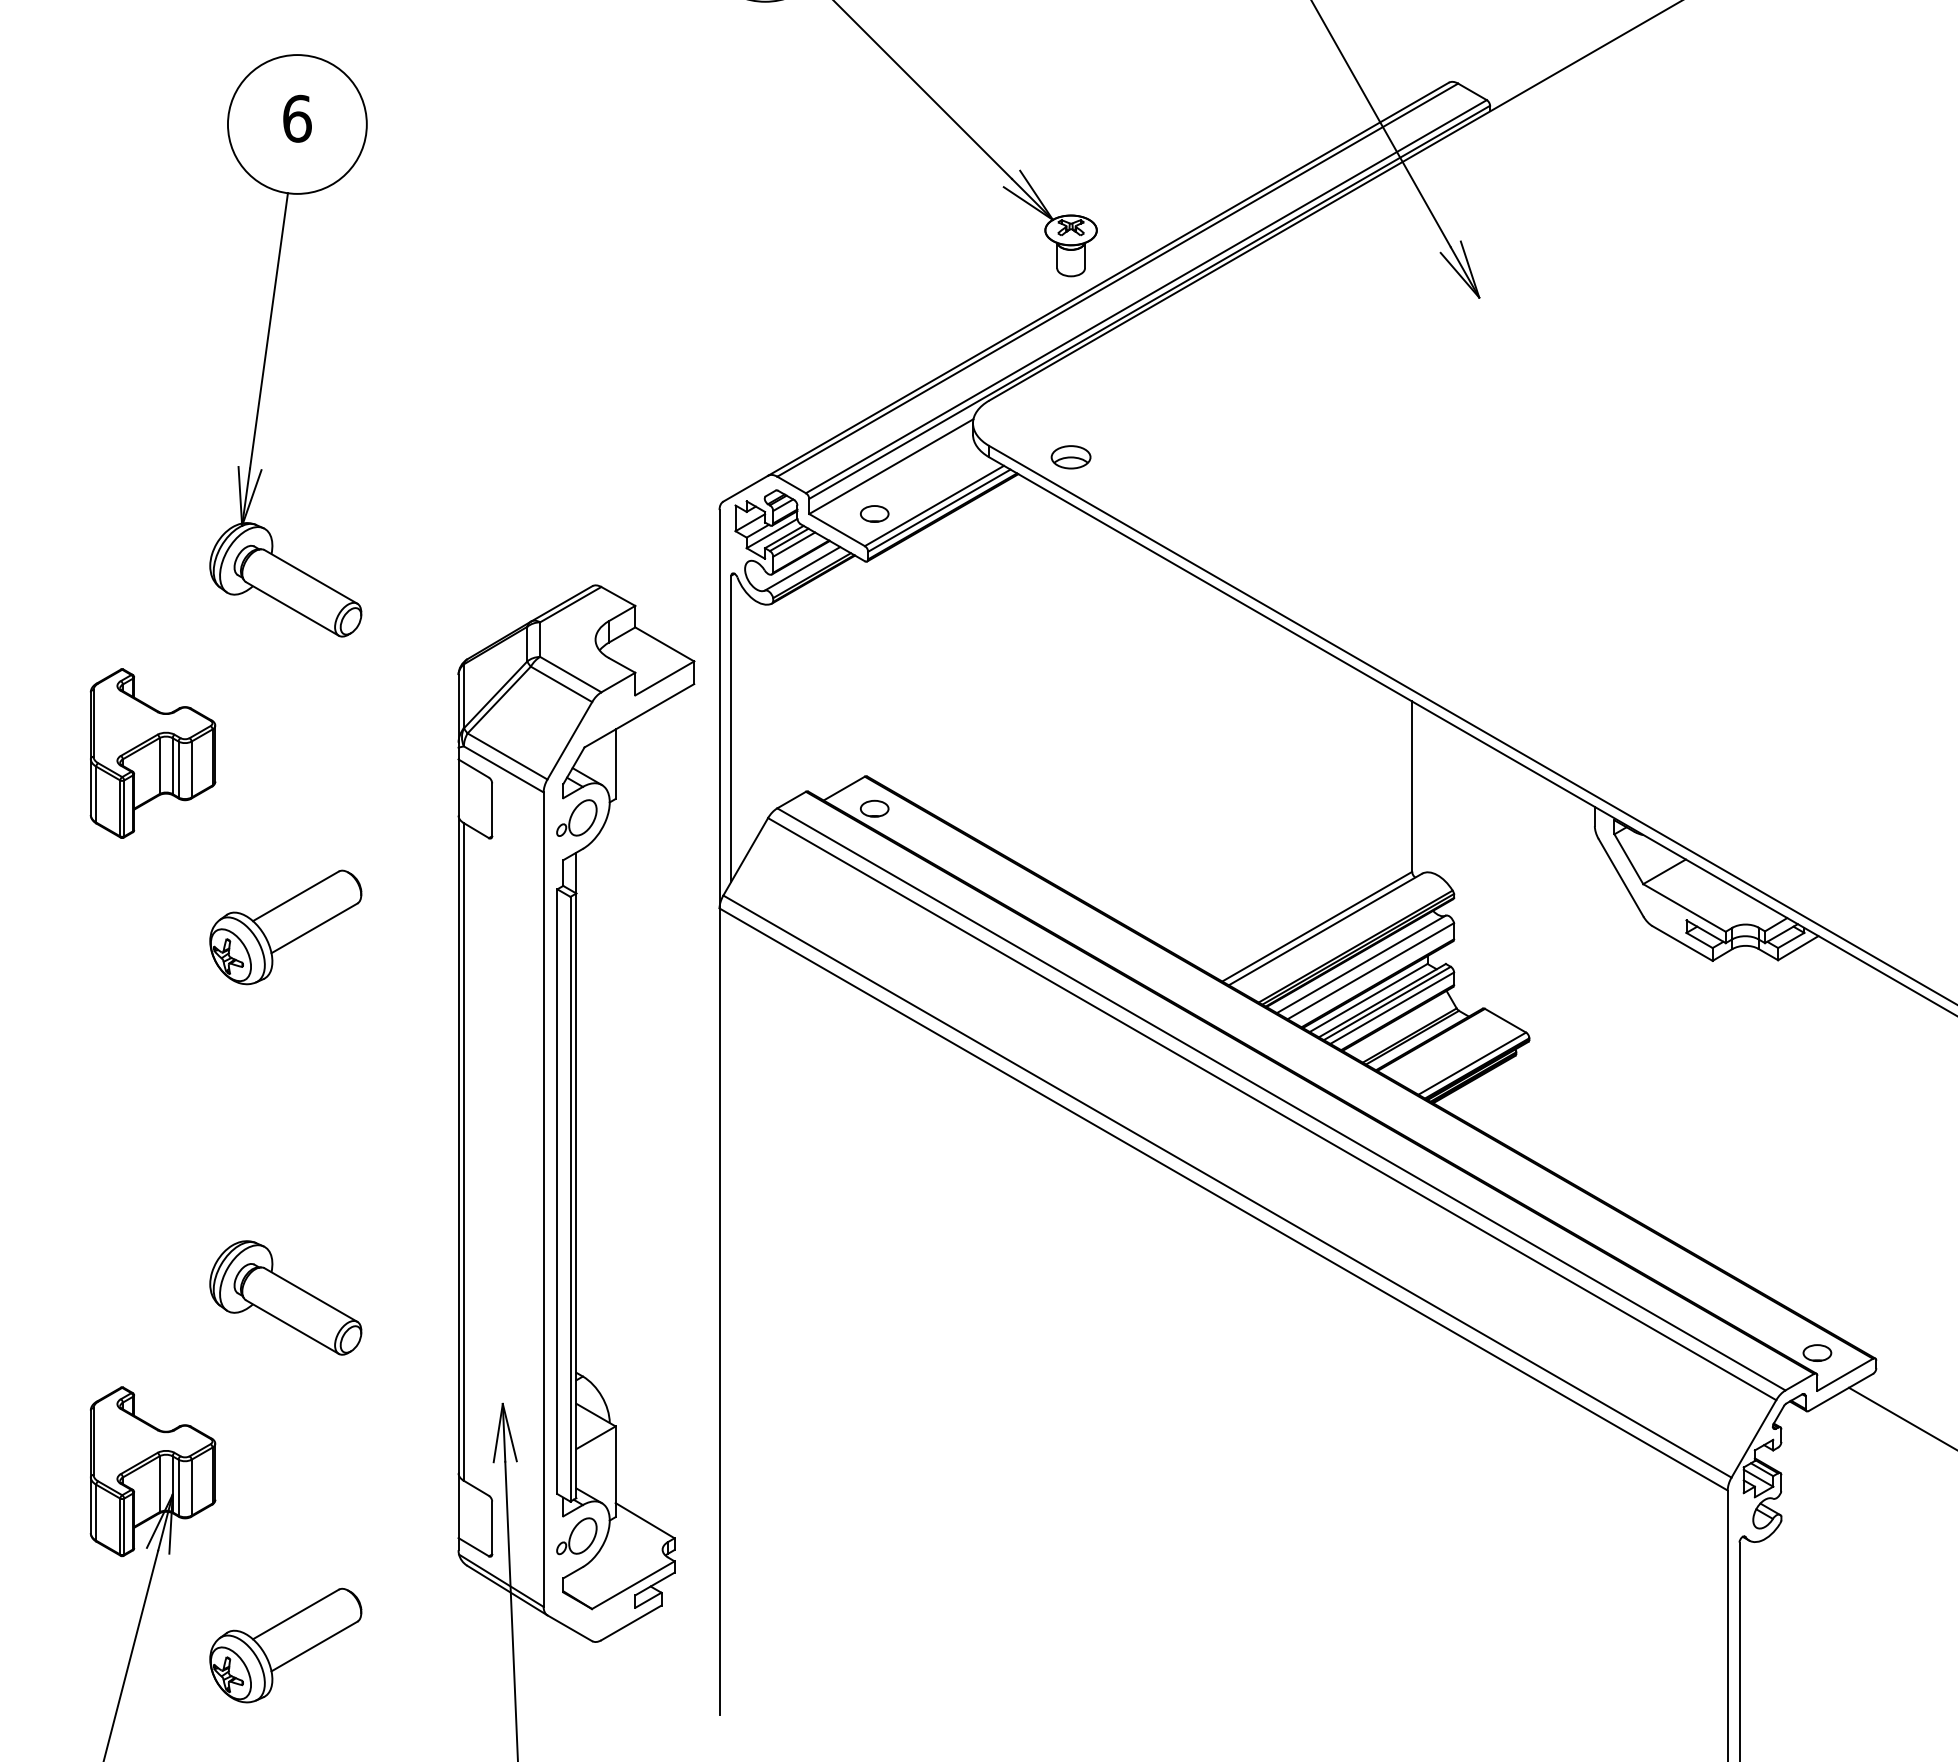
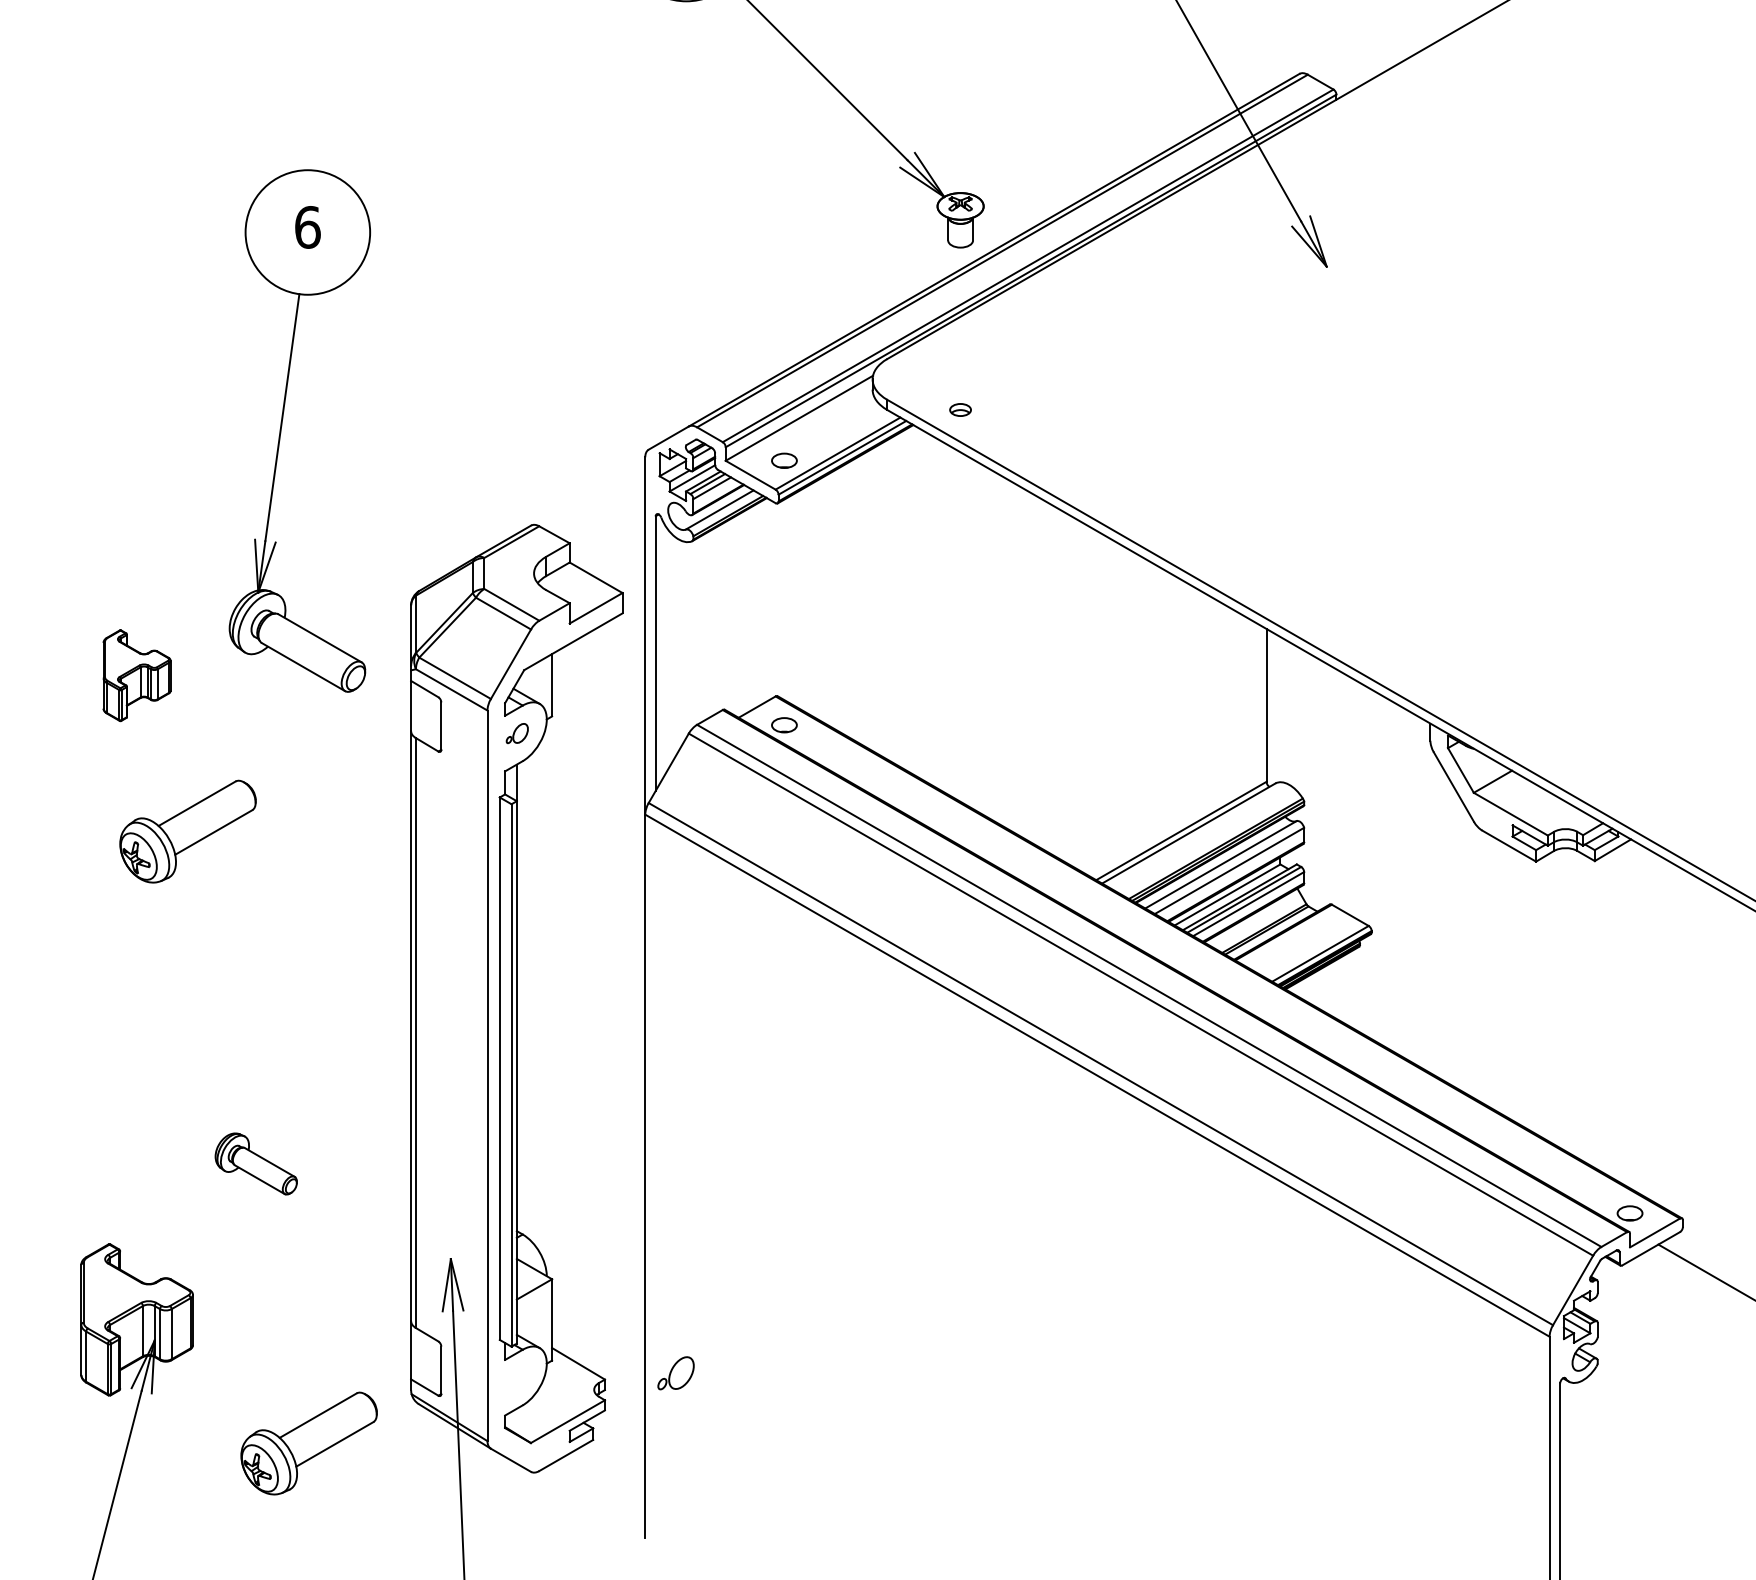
part: (268, 343) -> (281, 428), moved
part: (1070, 457) -> (960, 410), size x0.6
part: (152, 753) -> (136, 675), size x0.6
part: (576, 817) -> (516, 733), size x0.6
part: (285, 927) -> (187, 831), moved
part: (285, 1297) -> (255, 1163), size x0.6
part: (576, 1536) -> (675, 1373), moved
part: (285, 1645) -> (308, 1443), moved

